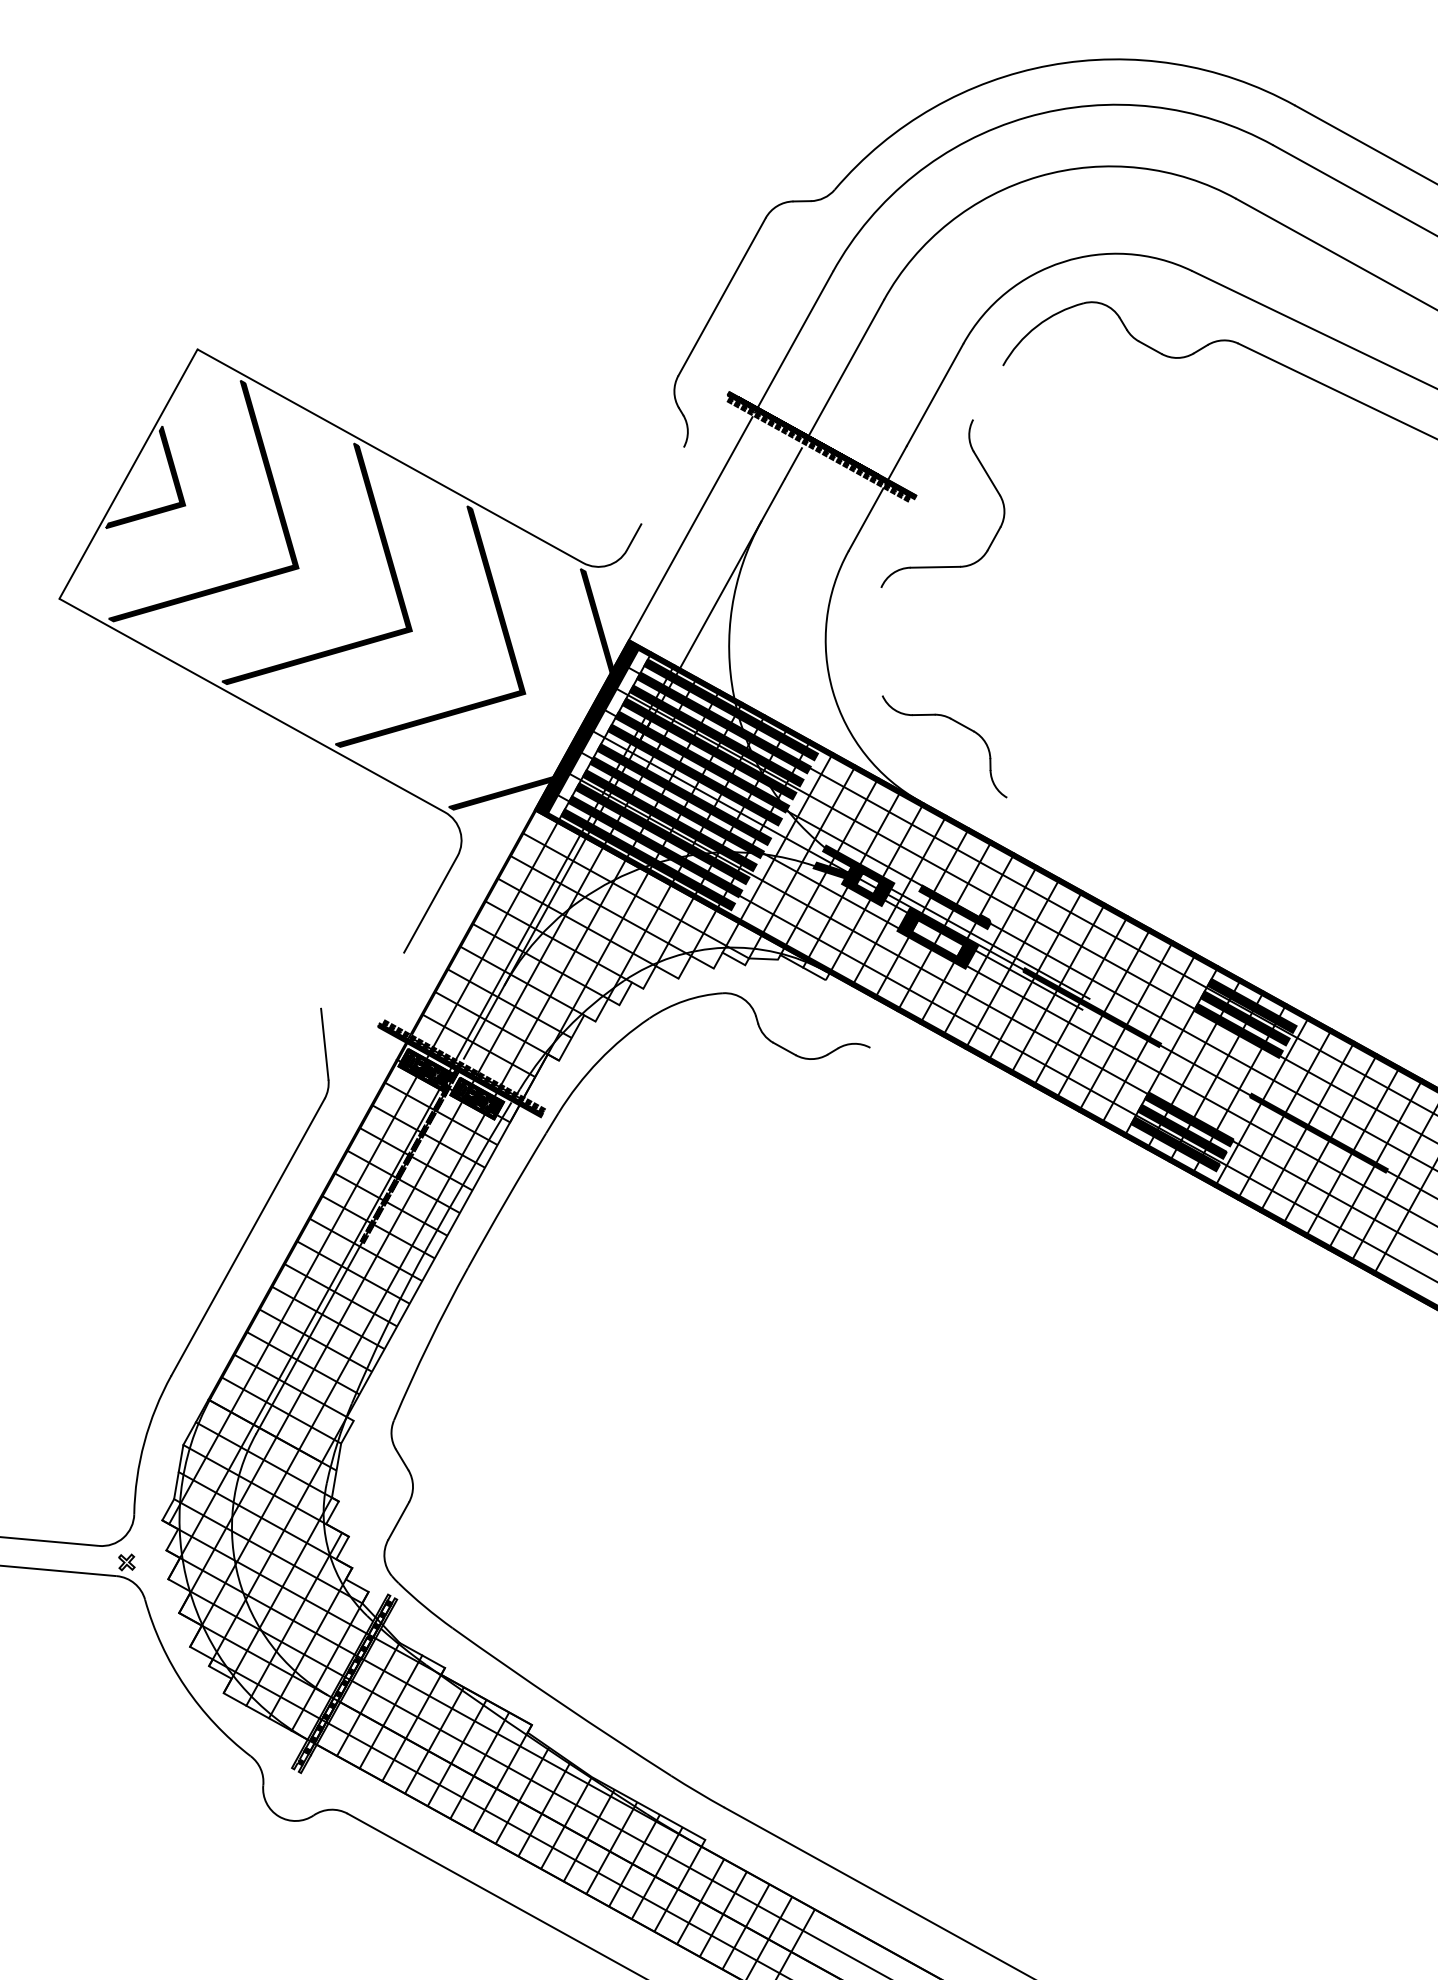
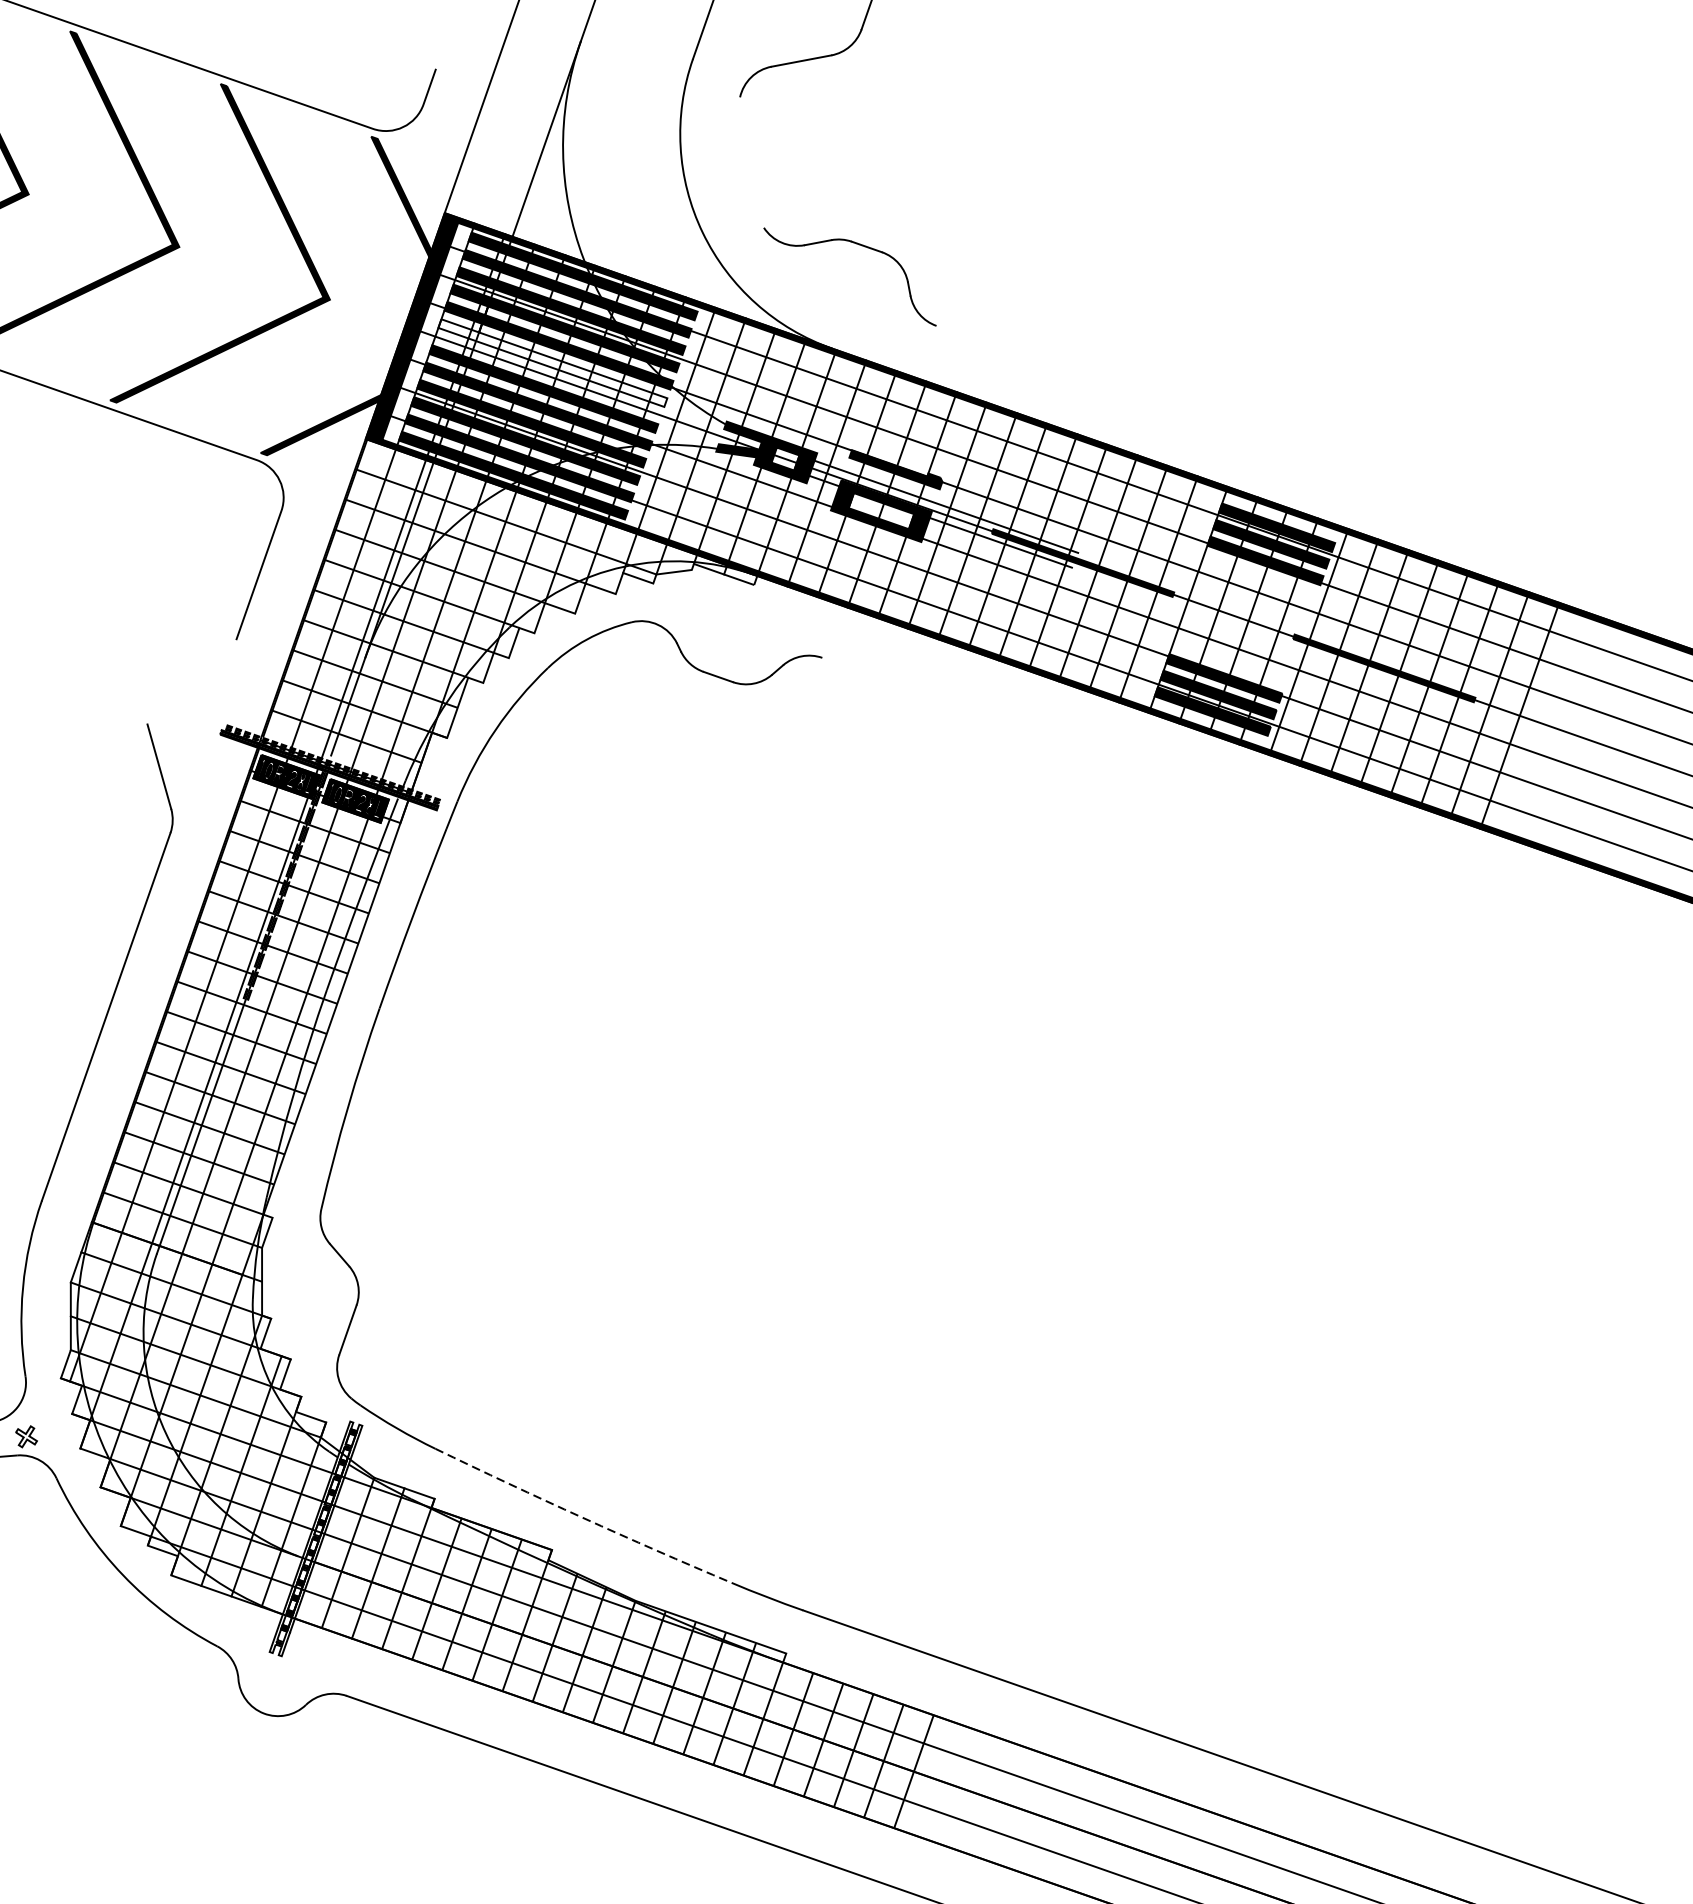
fill: (694, 774) -> (552, 362), removed
arc: (560, 1703) -> (582, 1517), solid -> dashed

